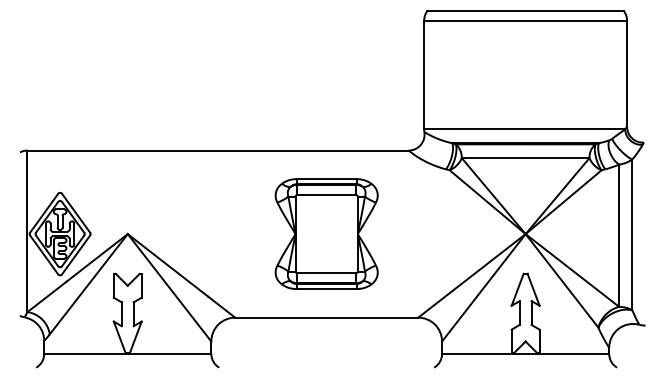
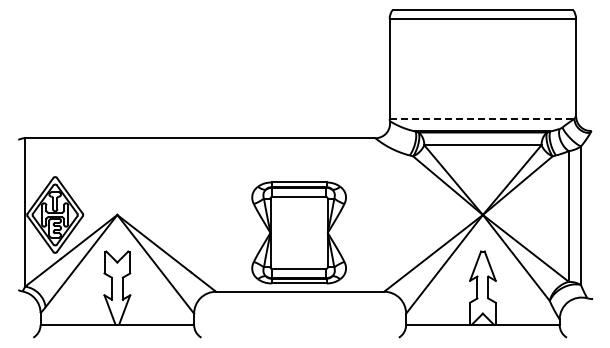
line: (525, 129) -> (482, 118), solid -> dashed
part: (326, 233) -> (298, 232), moved

